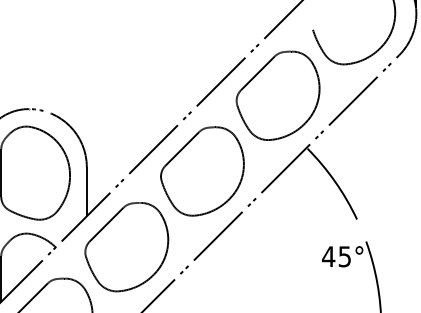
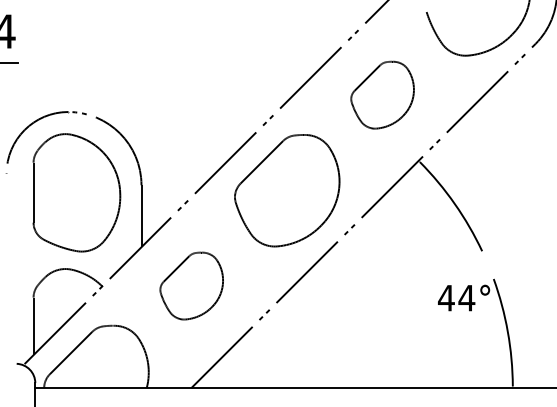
part: (277, 95) -> (382, 94), size x0.6
part: (126, 246) -> (191, 285), size x0.6
text: (344, 256) -> (466, 298), 45° -> 44°

